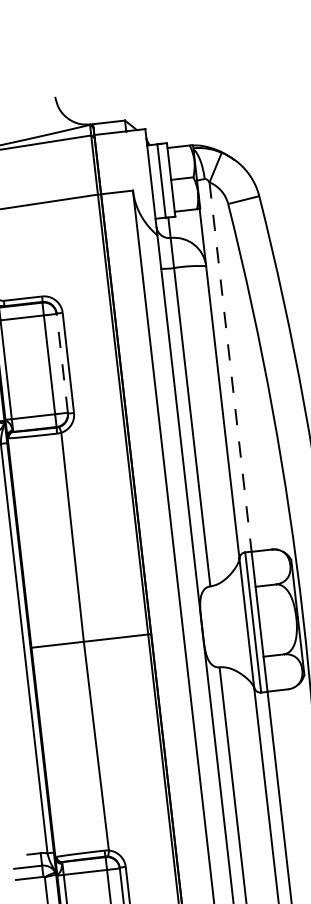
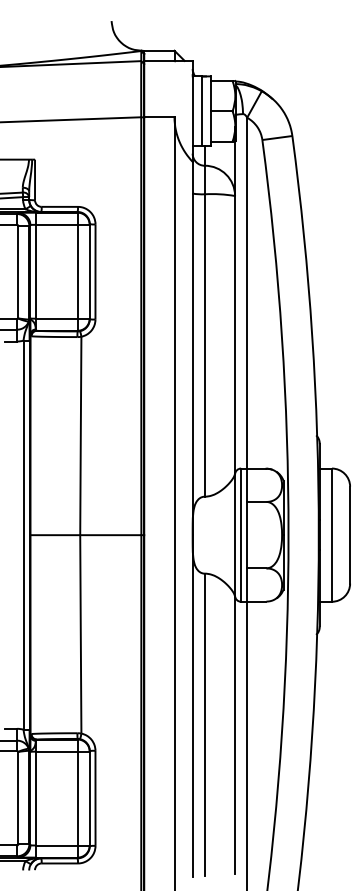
line: (61, 363) -> (89, 271), dashed -> solid
line: (230, 367) -> (247, 293), dashed -> solid

